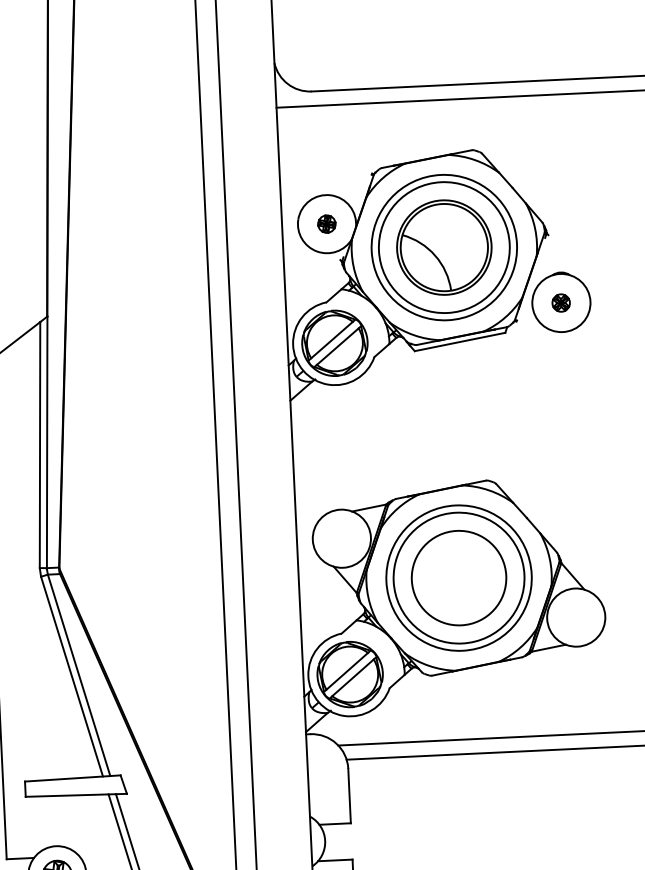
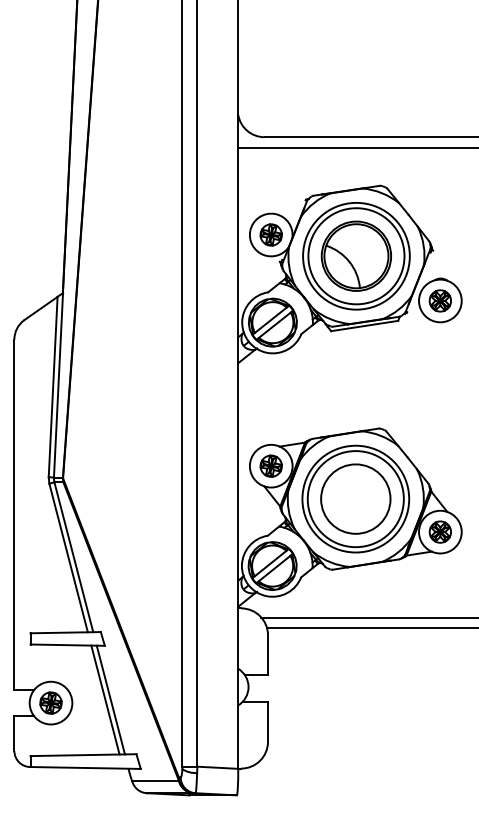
part: (325, 223) -> (270, 234), size x1.67
part: (560, 302) -> (439, 300), size x1.67
part: (340, 537) -> (270, 465), added
part: (575, 616) -> (439, 531), added

